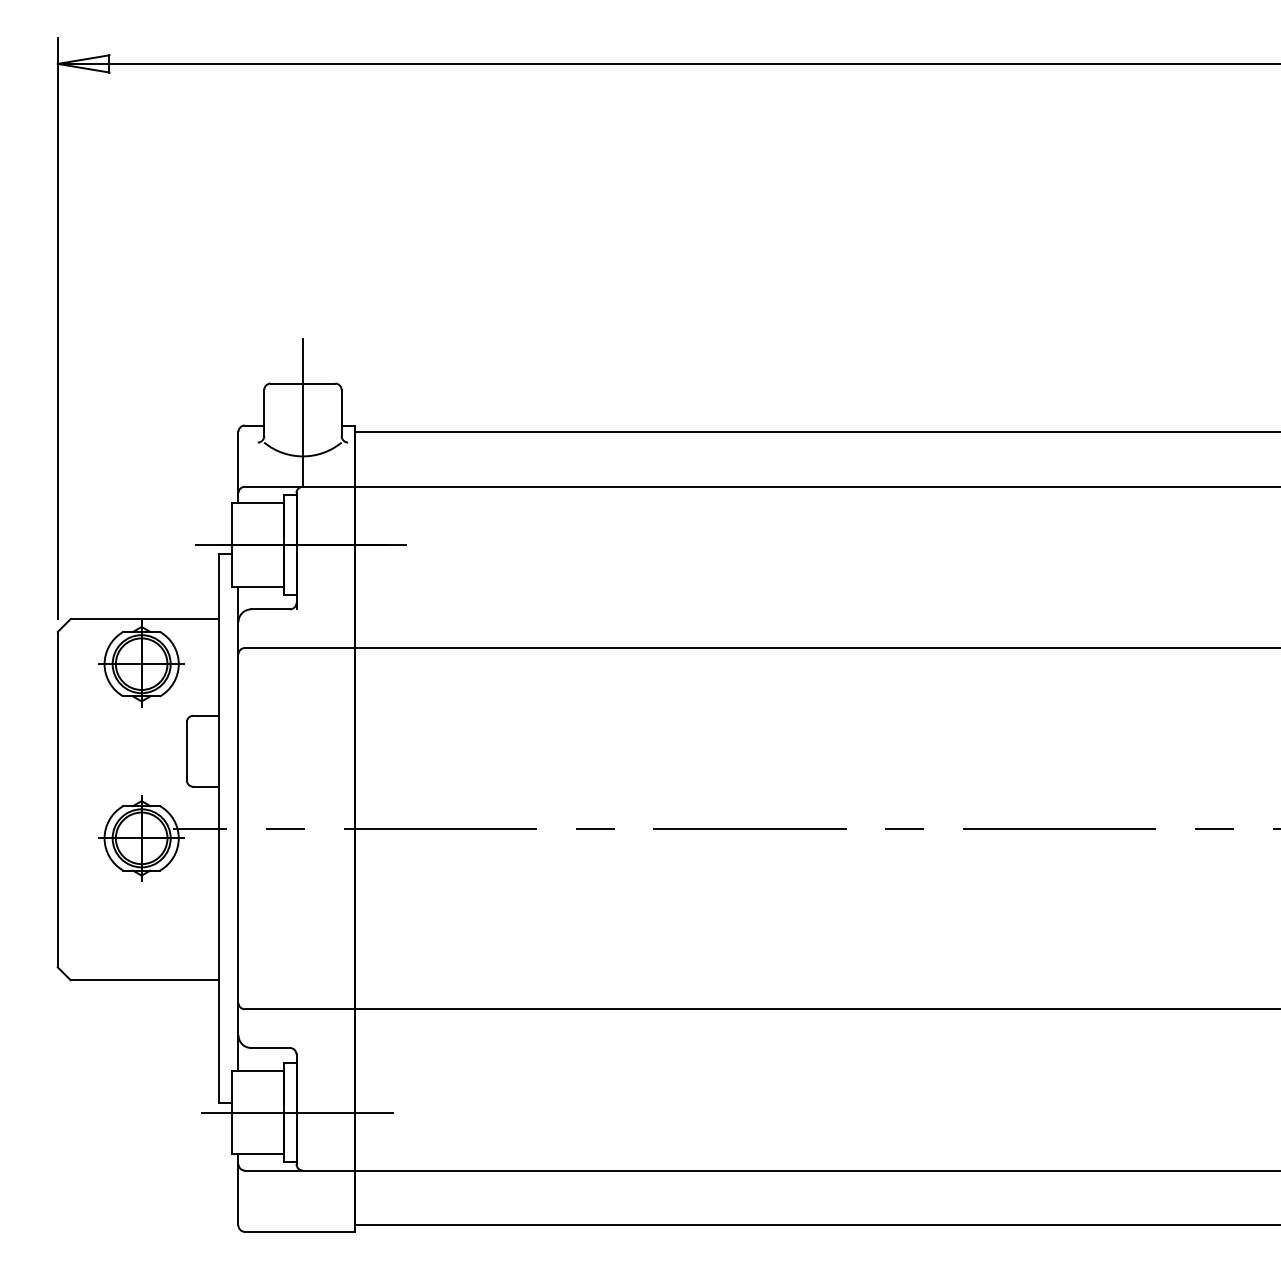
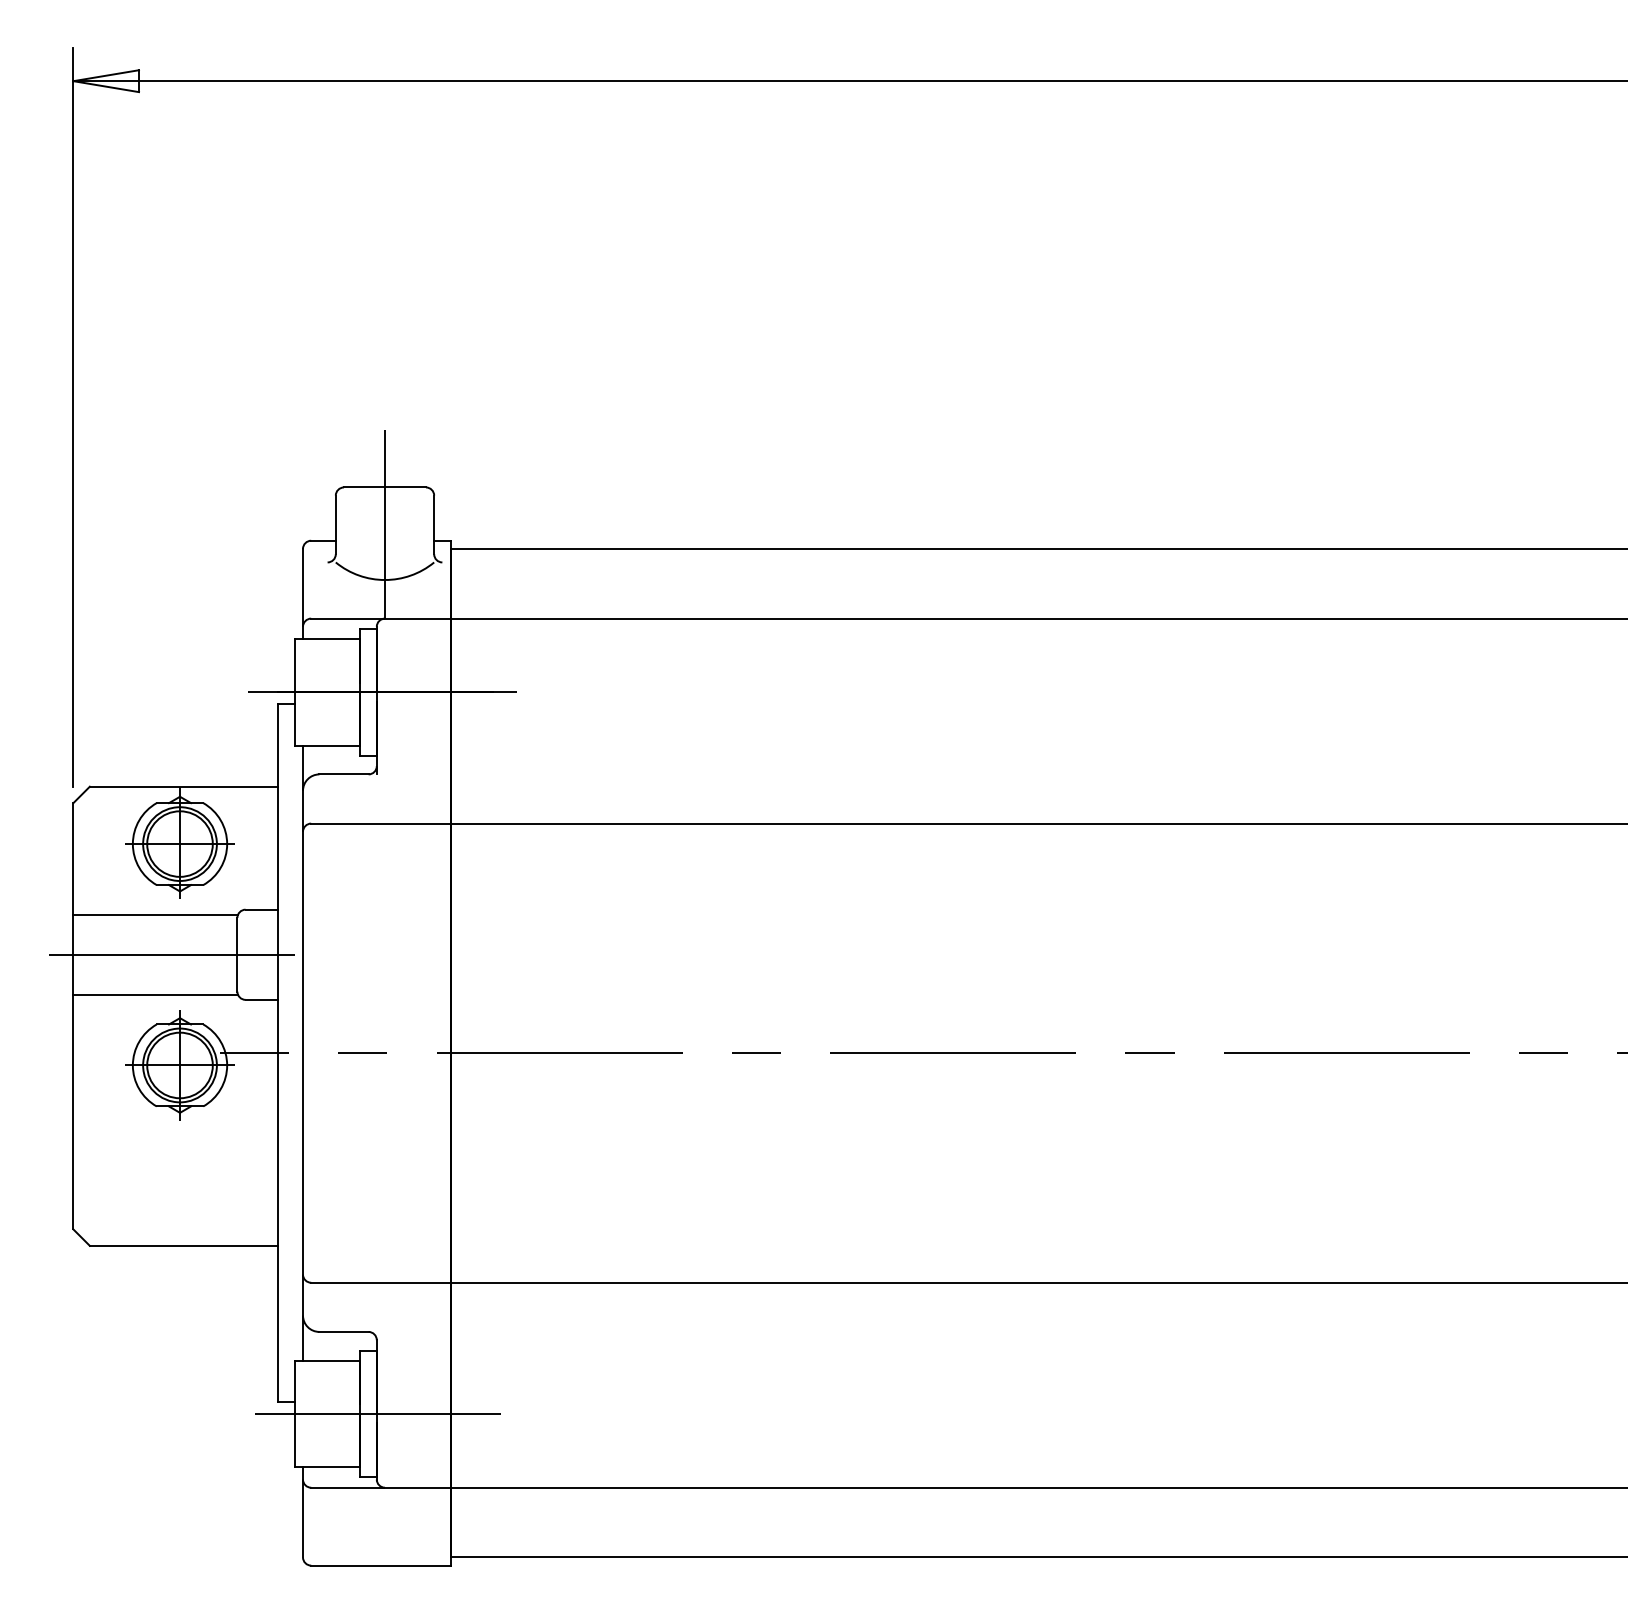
line: (122, 719) -> (155, 914), added
line: (130, 751) -> (165, 954), added
line: (122, 782) -> (155, 994), added

